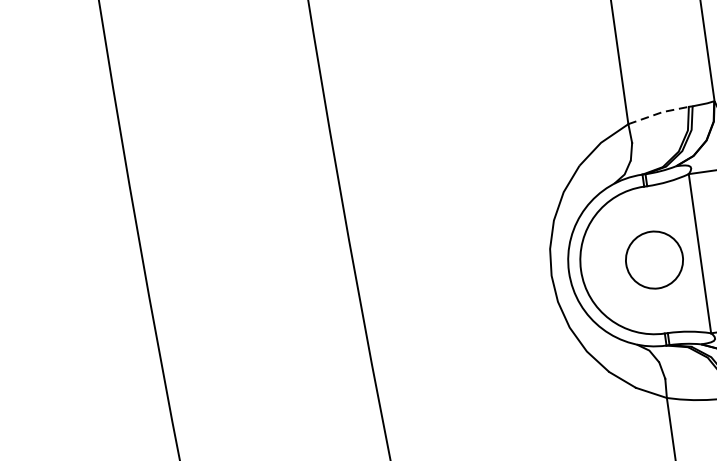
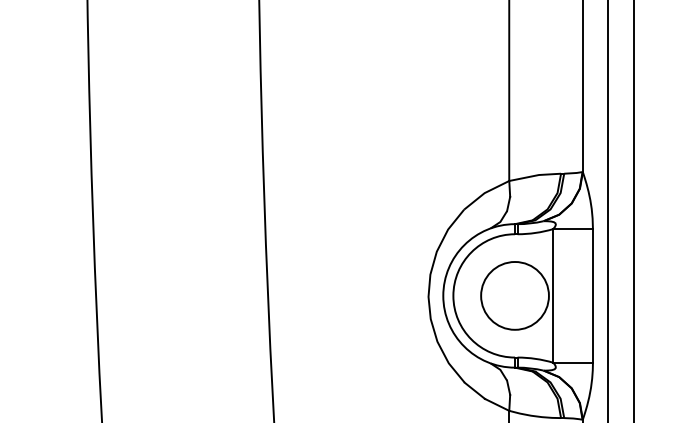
line: (659, 113) -> (536, 175), dashed -> solid
circle: (653, 259) -> (514, 295), size x1.43

